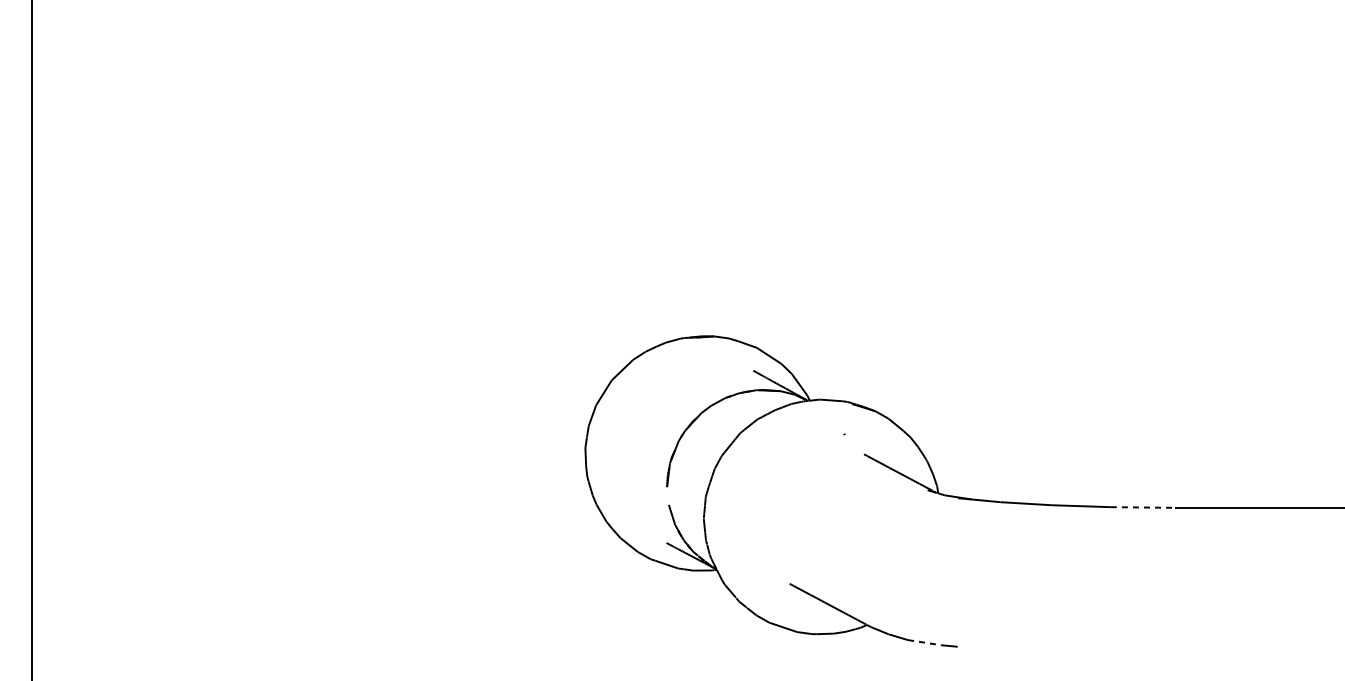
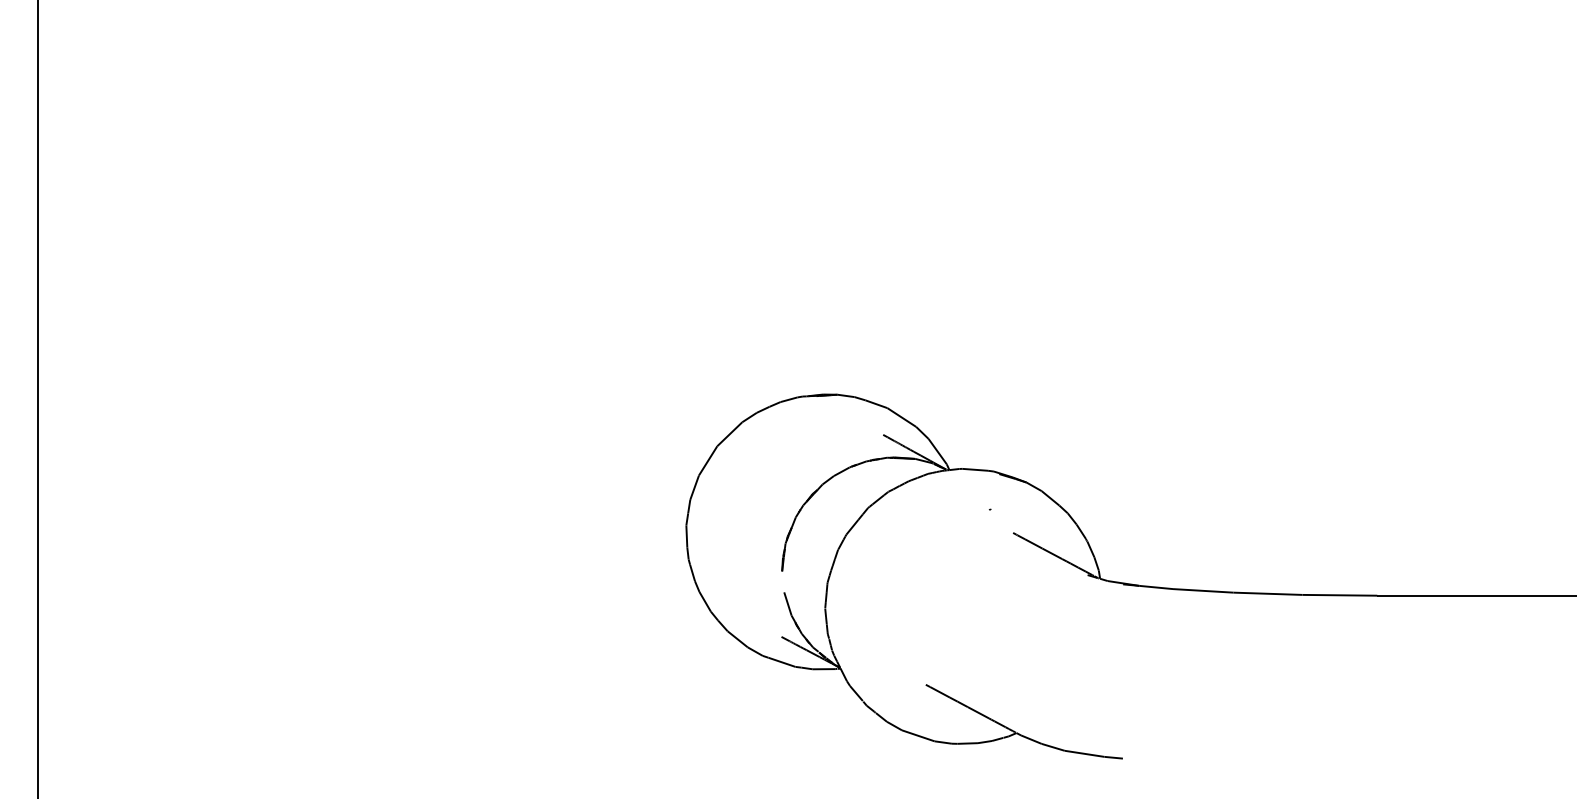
line: (1143, 507) -> (1340, 595), dashed -> solid
line: (925, 642) -> (1085, 753), dashed -> solid

